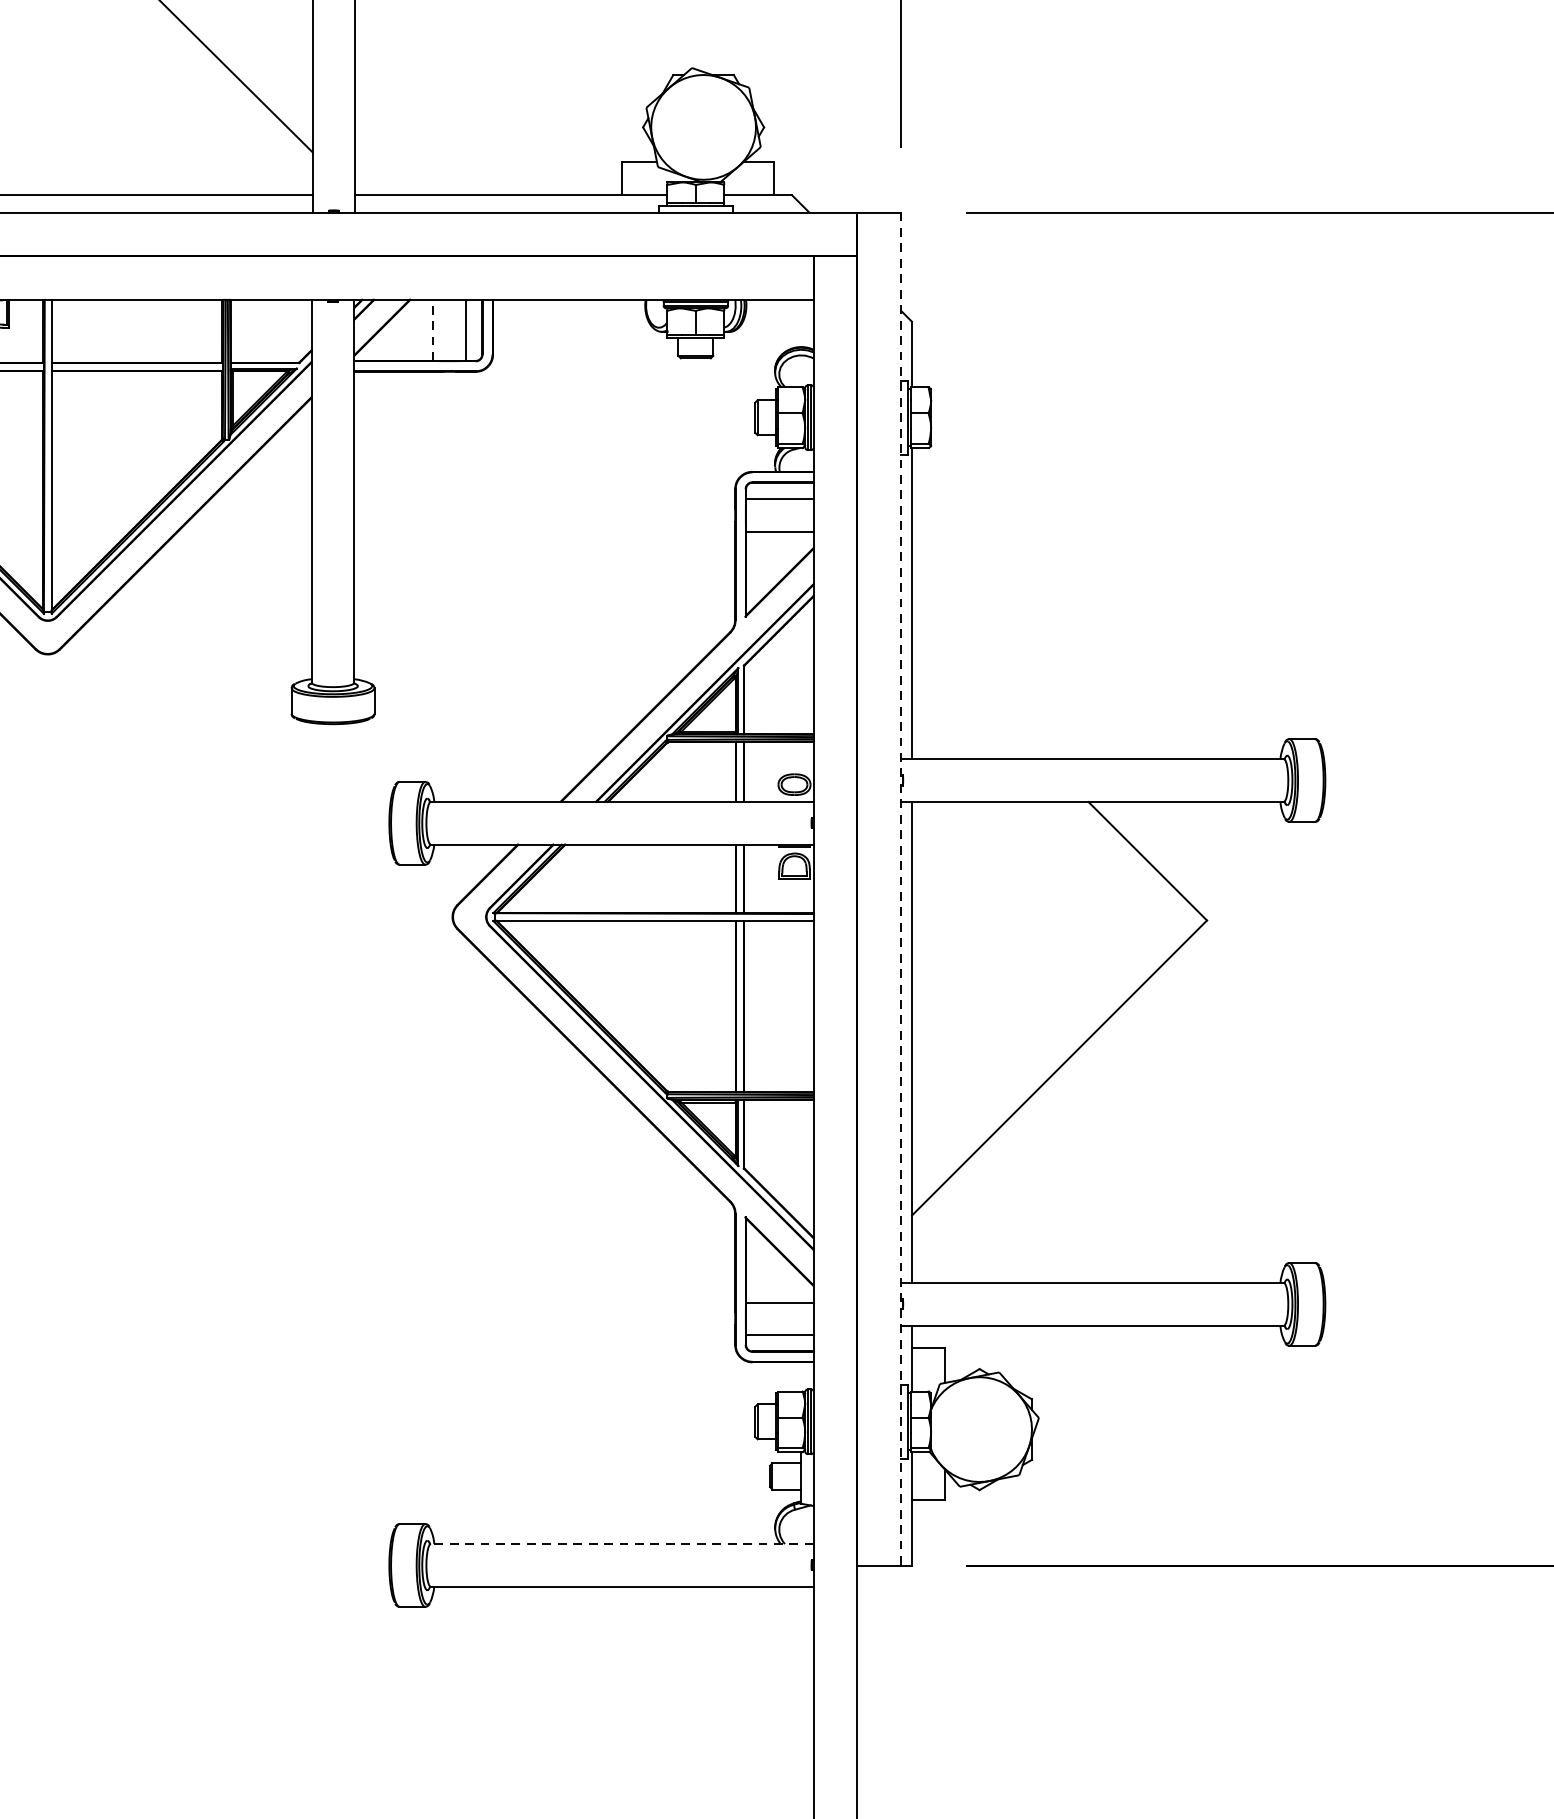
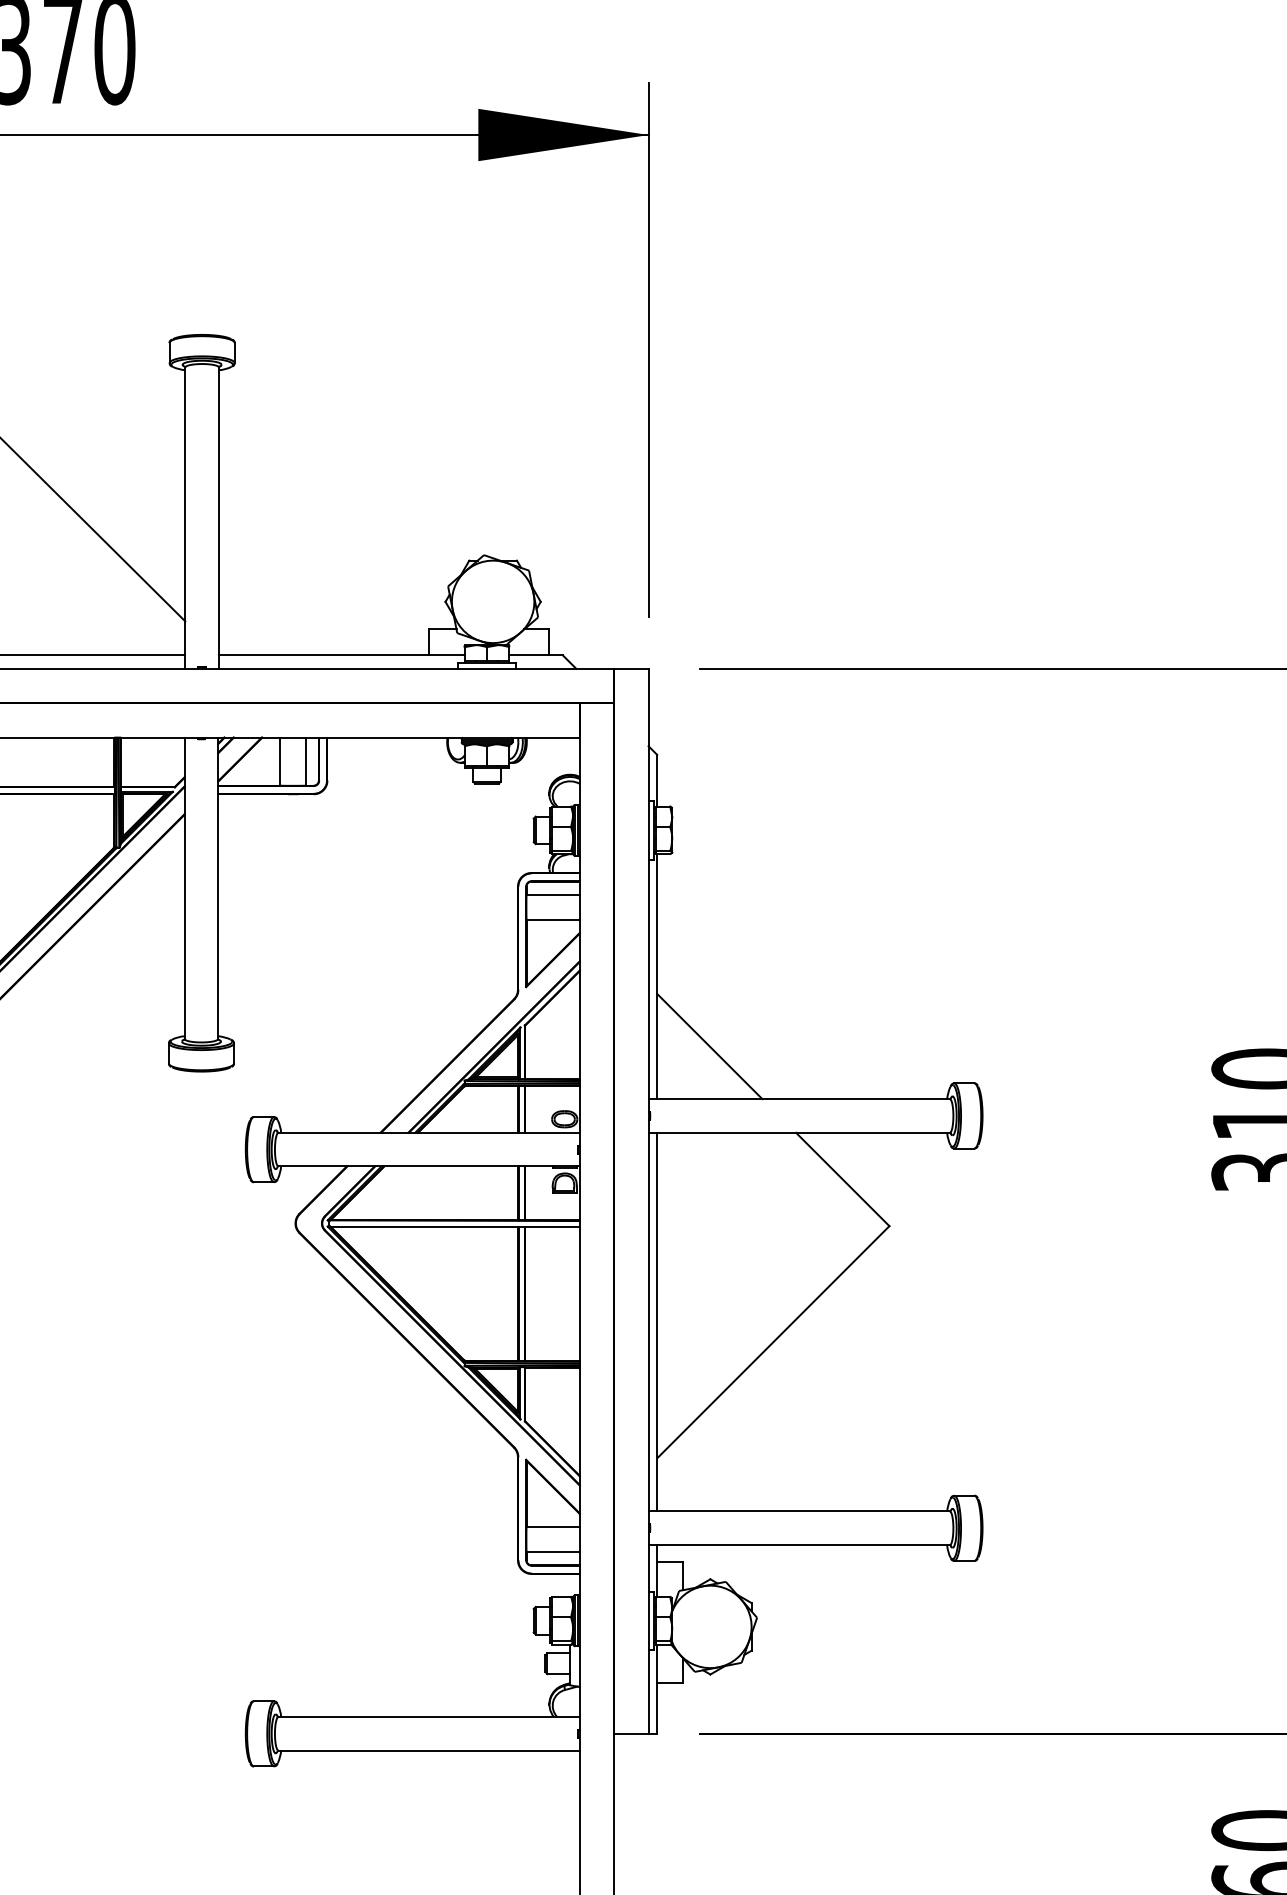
line: (433, 330) -> (280, 761), dashed -> solid
line: (978, 692) -> (709, 1046), added
line: (900, 889) -> (648, 1201), dashed -> solid
line: (622, 1543) -> (429, 1716), dashed -> solid

